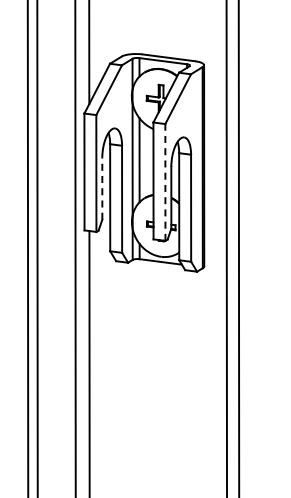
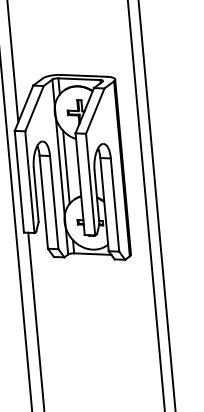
line: (165, 181) -> (90, 183), dashed -> solid
line: (102, 188) -> (36, 194), dashed -> solid

